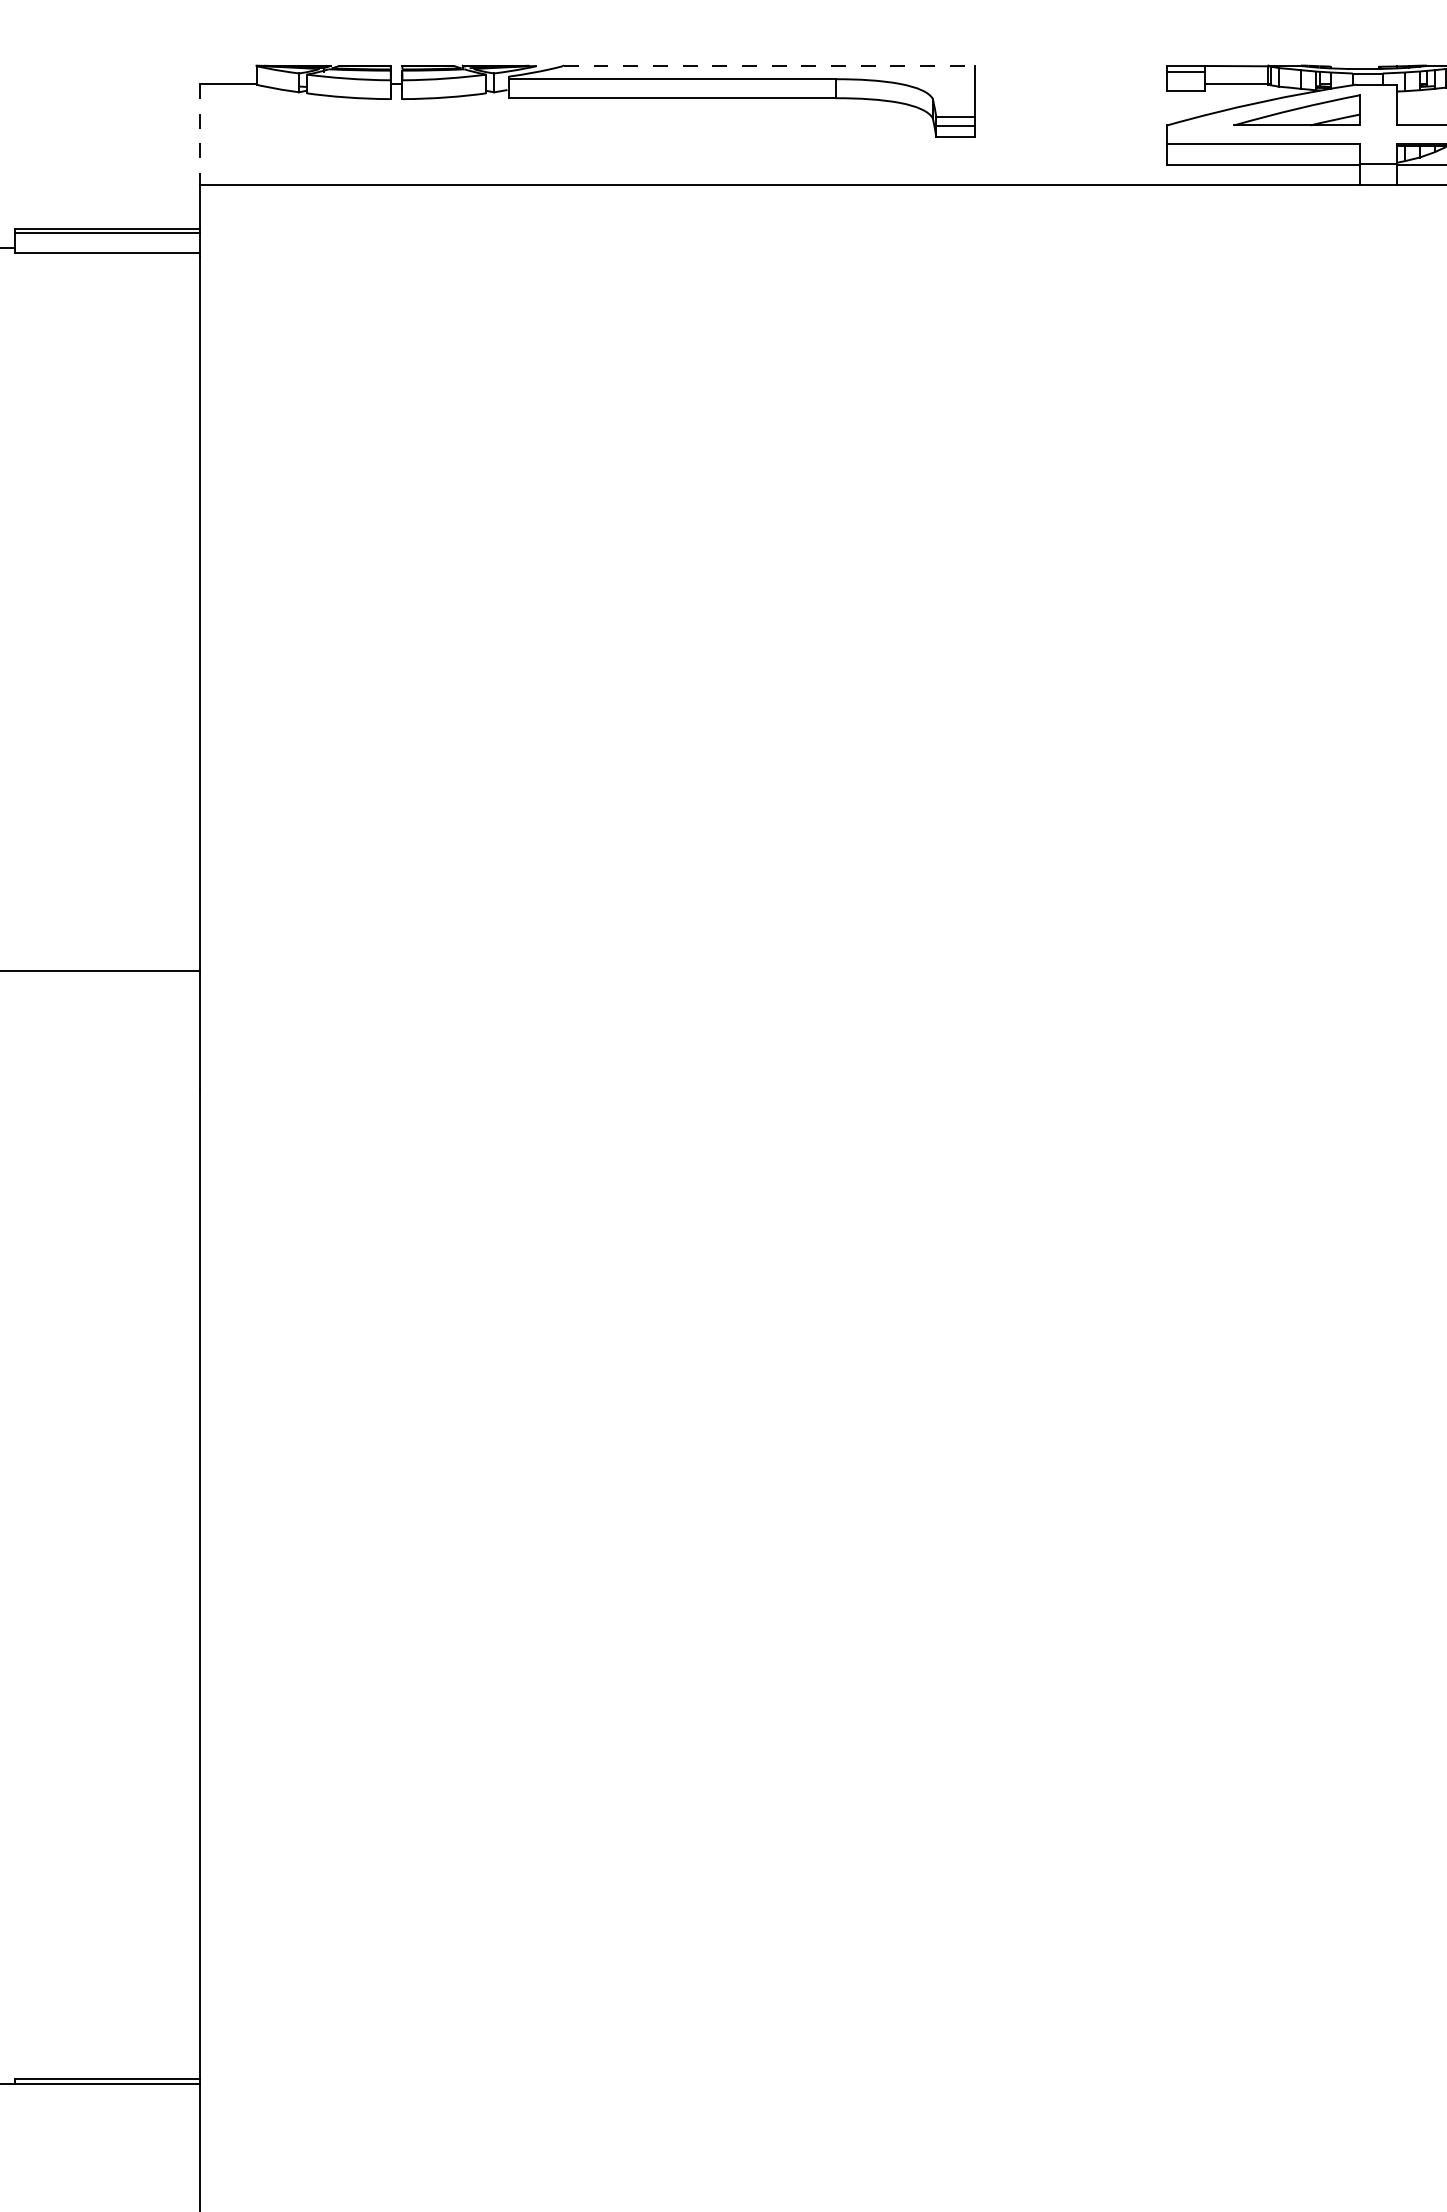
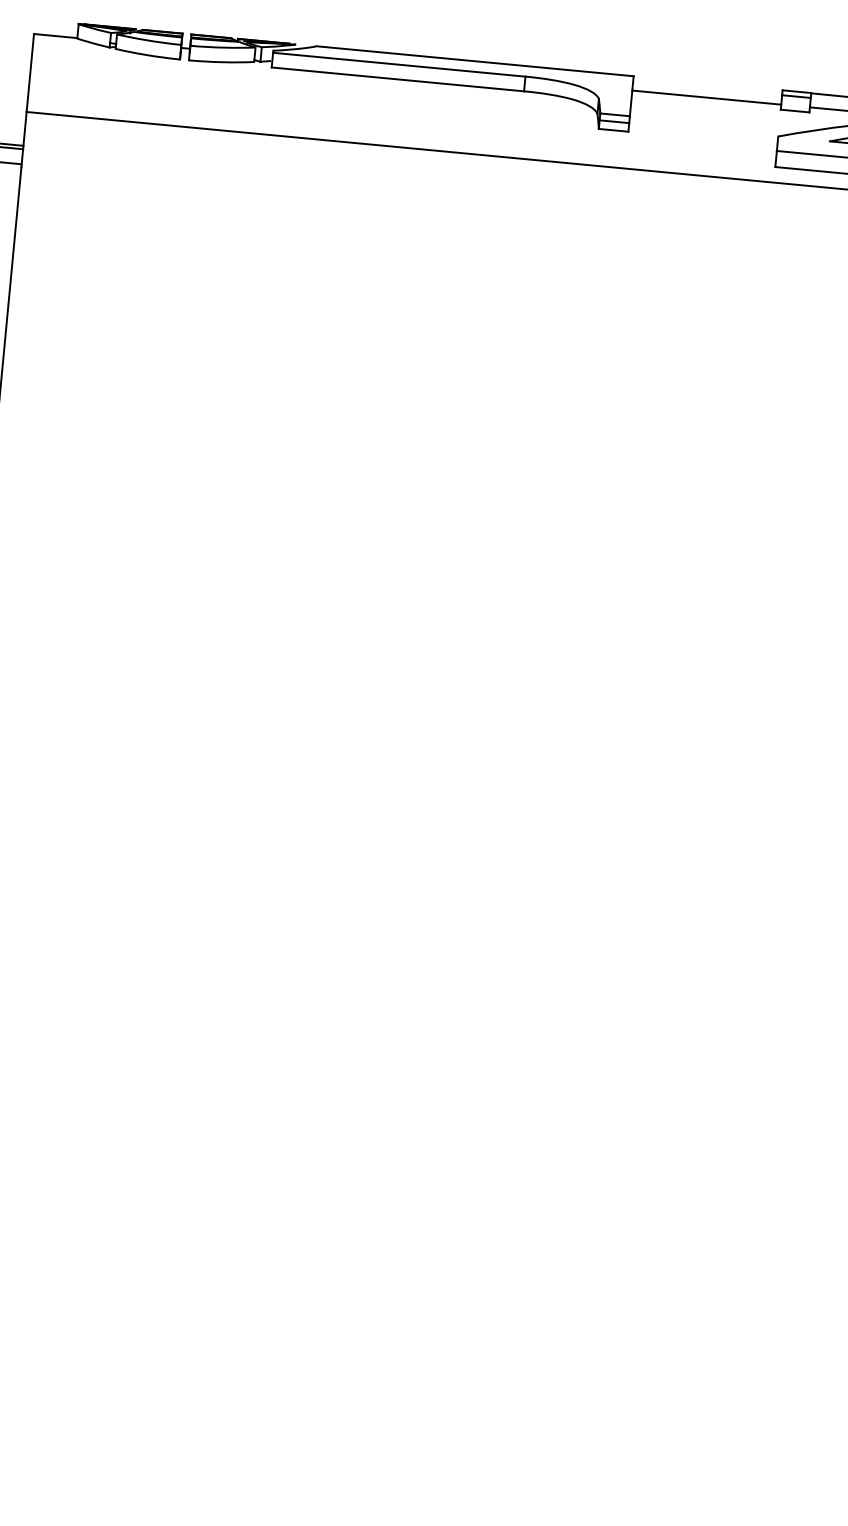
line: (769, 65) -> (475, 61), dashed -> solid
line: (1070, 84) -> (706, 97), added
line: (200, 135) -> (30, 73), dashed -> solid

